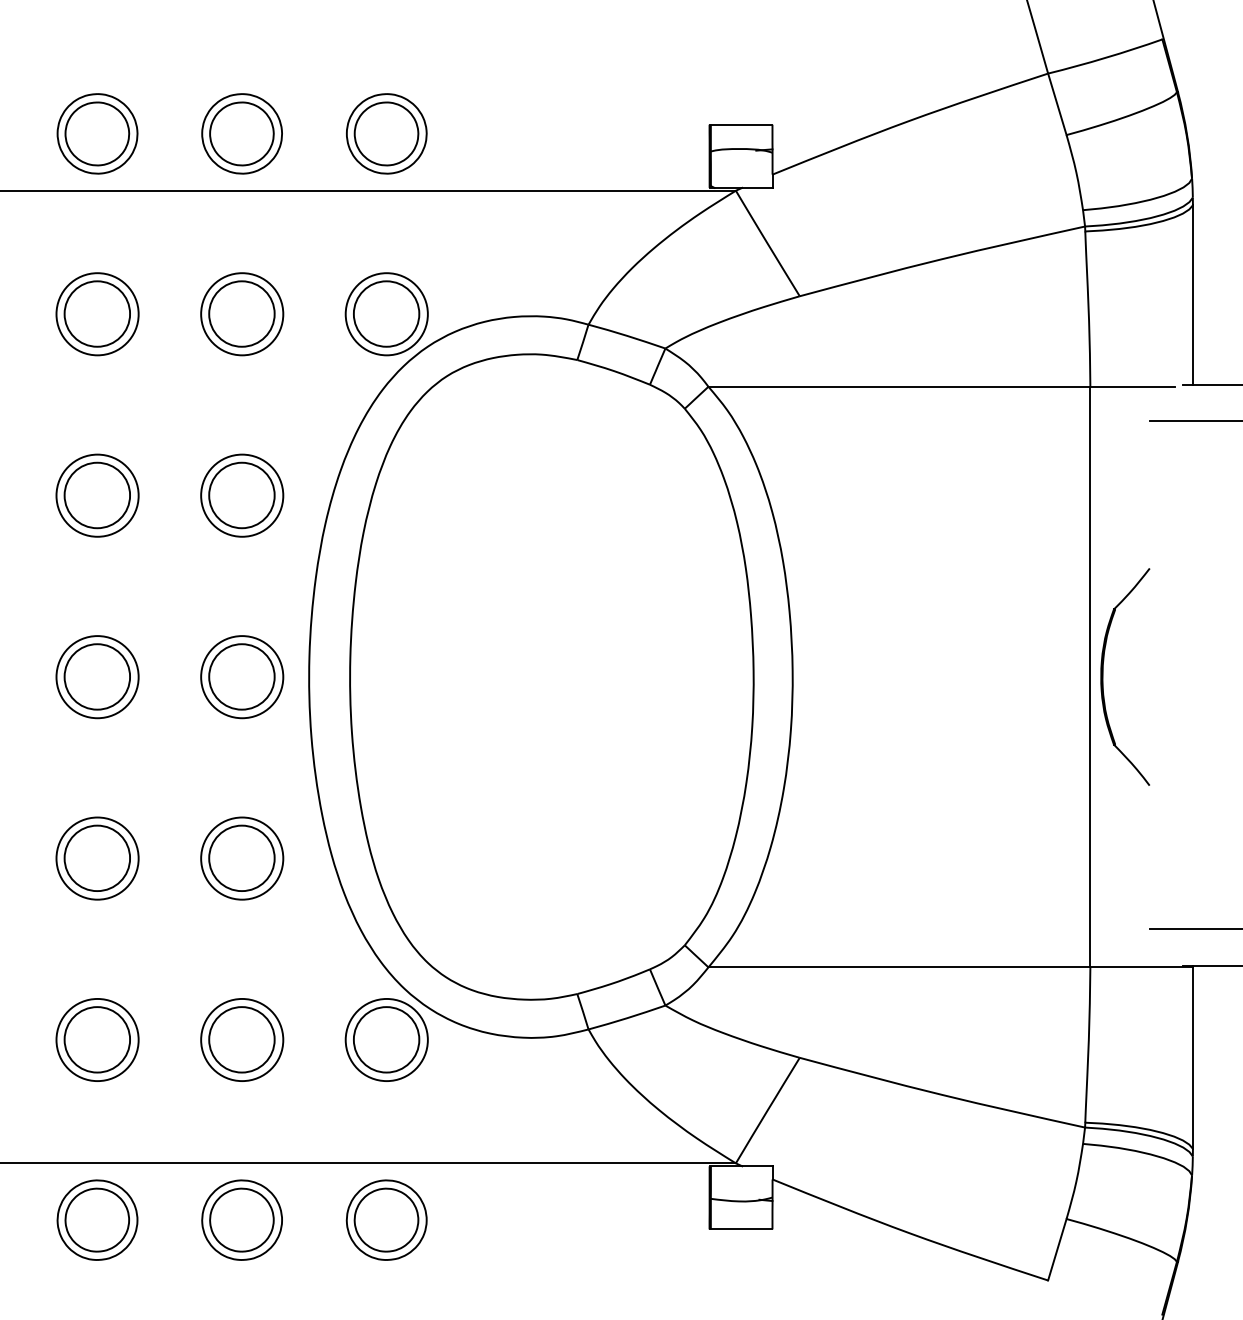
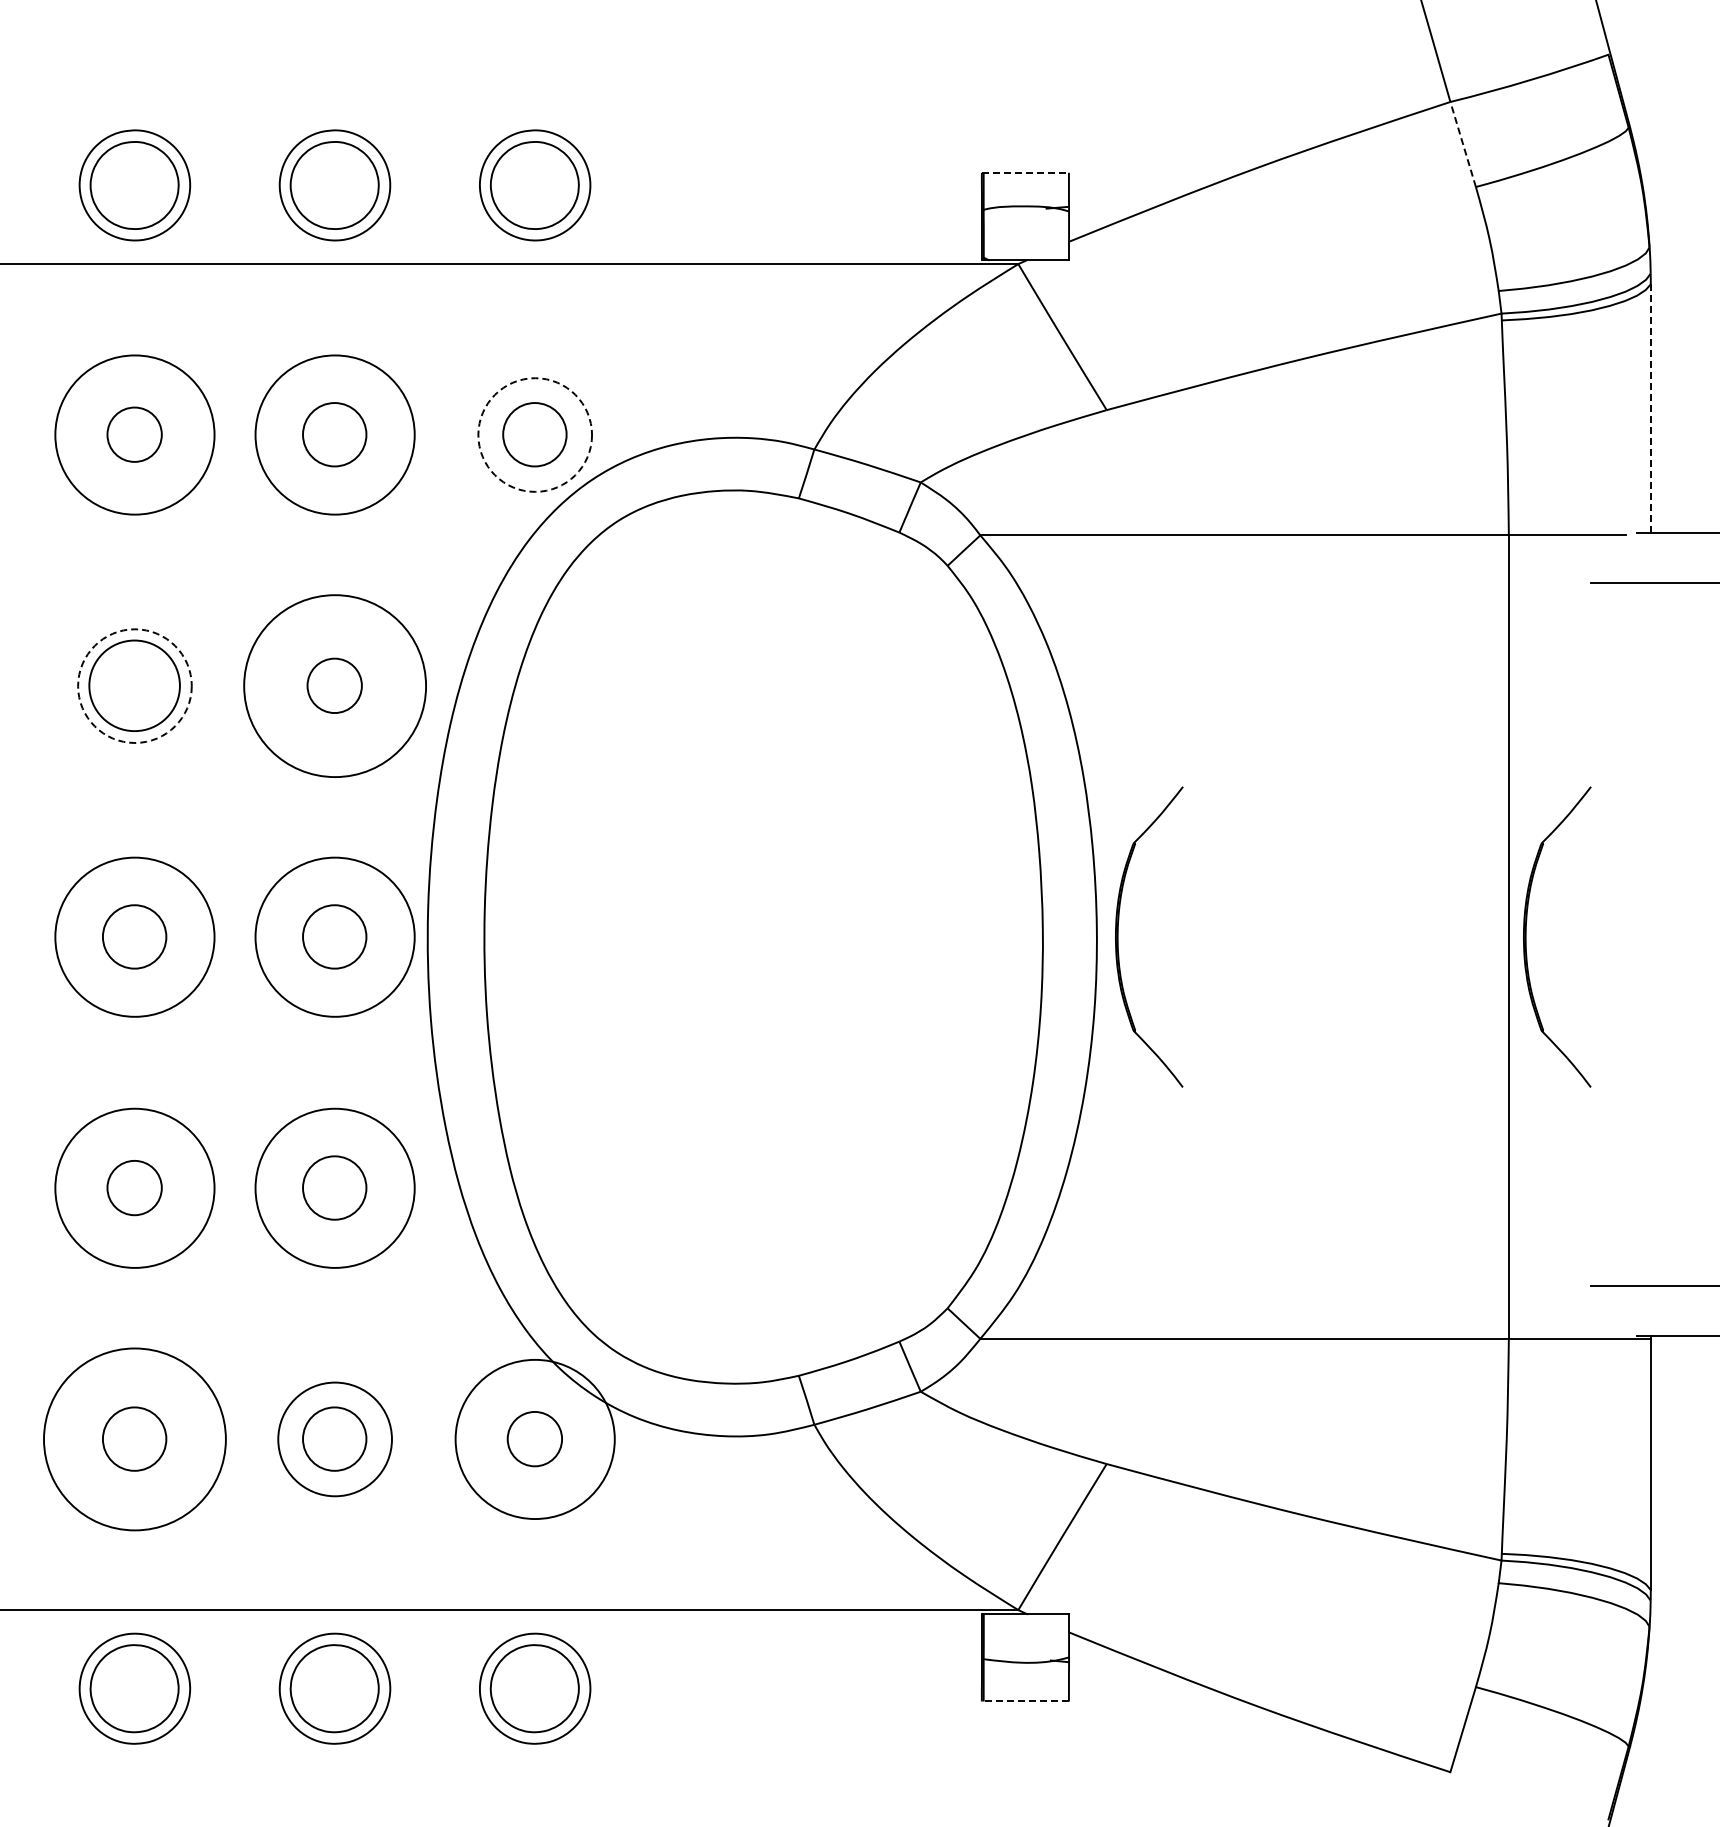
line: (1057, 104) -> (1463, 144), solid -> dashed
line: (741, 124) -> (1025, 172), solid -> dashed
line: (1192, 295) -> (1650, 408), solid -> dashed
circle: (97, 313) -> (134, 434), size x0.6
circle: (97, 313) -> (134, 434), size x1.4
circle: (241, 313) -> (334, 434), size x0.7
circle: (241, 313) -> (334, 434), size x1.4
circle: (386, 313) -> (534, 434), size x0.7
circle: (387, 313) -> (535, 434), solid -> dashed
circle: (97, 495) -> (134, 685), solid -> dashed
circle: (241, 495) -> (334, 685), size x0.6
circle: (241, 495) -> (334, 685), size x1.6
circle: (97, 676) -> (134, 936), size x0.7
circle: (241, 676) -> (334, 936), size x0.7
part: (808, 676) -> (1118, 936), added
circle: (97, 677) -> (134, 937), size x1.4
circle: (241, 677) -> (334, 937), size x1.4
circle: (97, 857) -> (134, 1187), size x0.6
circle: (241, 857) -> (334, 1187), size x0.7
circle: (97, 858) -> (134, 1188), size x1.4
circle: (241, 858) -> (334, 1188), size x1.4
circle: (97, 1039) -> (134, 1438), size x0.7
circle: (241, 1039) -> (334, 1438), size x0.7
circle: (386, 1039) -> (534, 1438), size x0.6
circle: (97, 1040) -> (134, 1439), size x1.6
circle: (387, 1040) -> (535, 1439), size x1.4
line: (741, 1229) -> (1025, 1701), solid -> dashed

